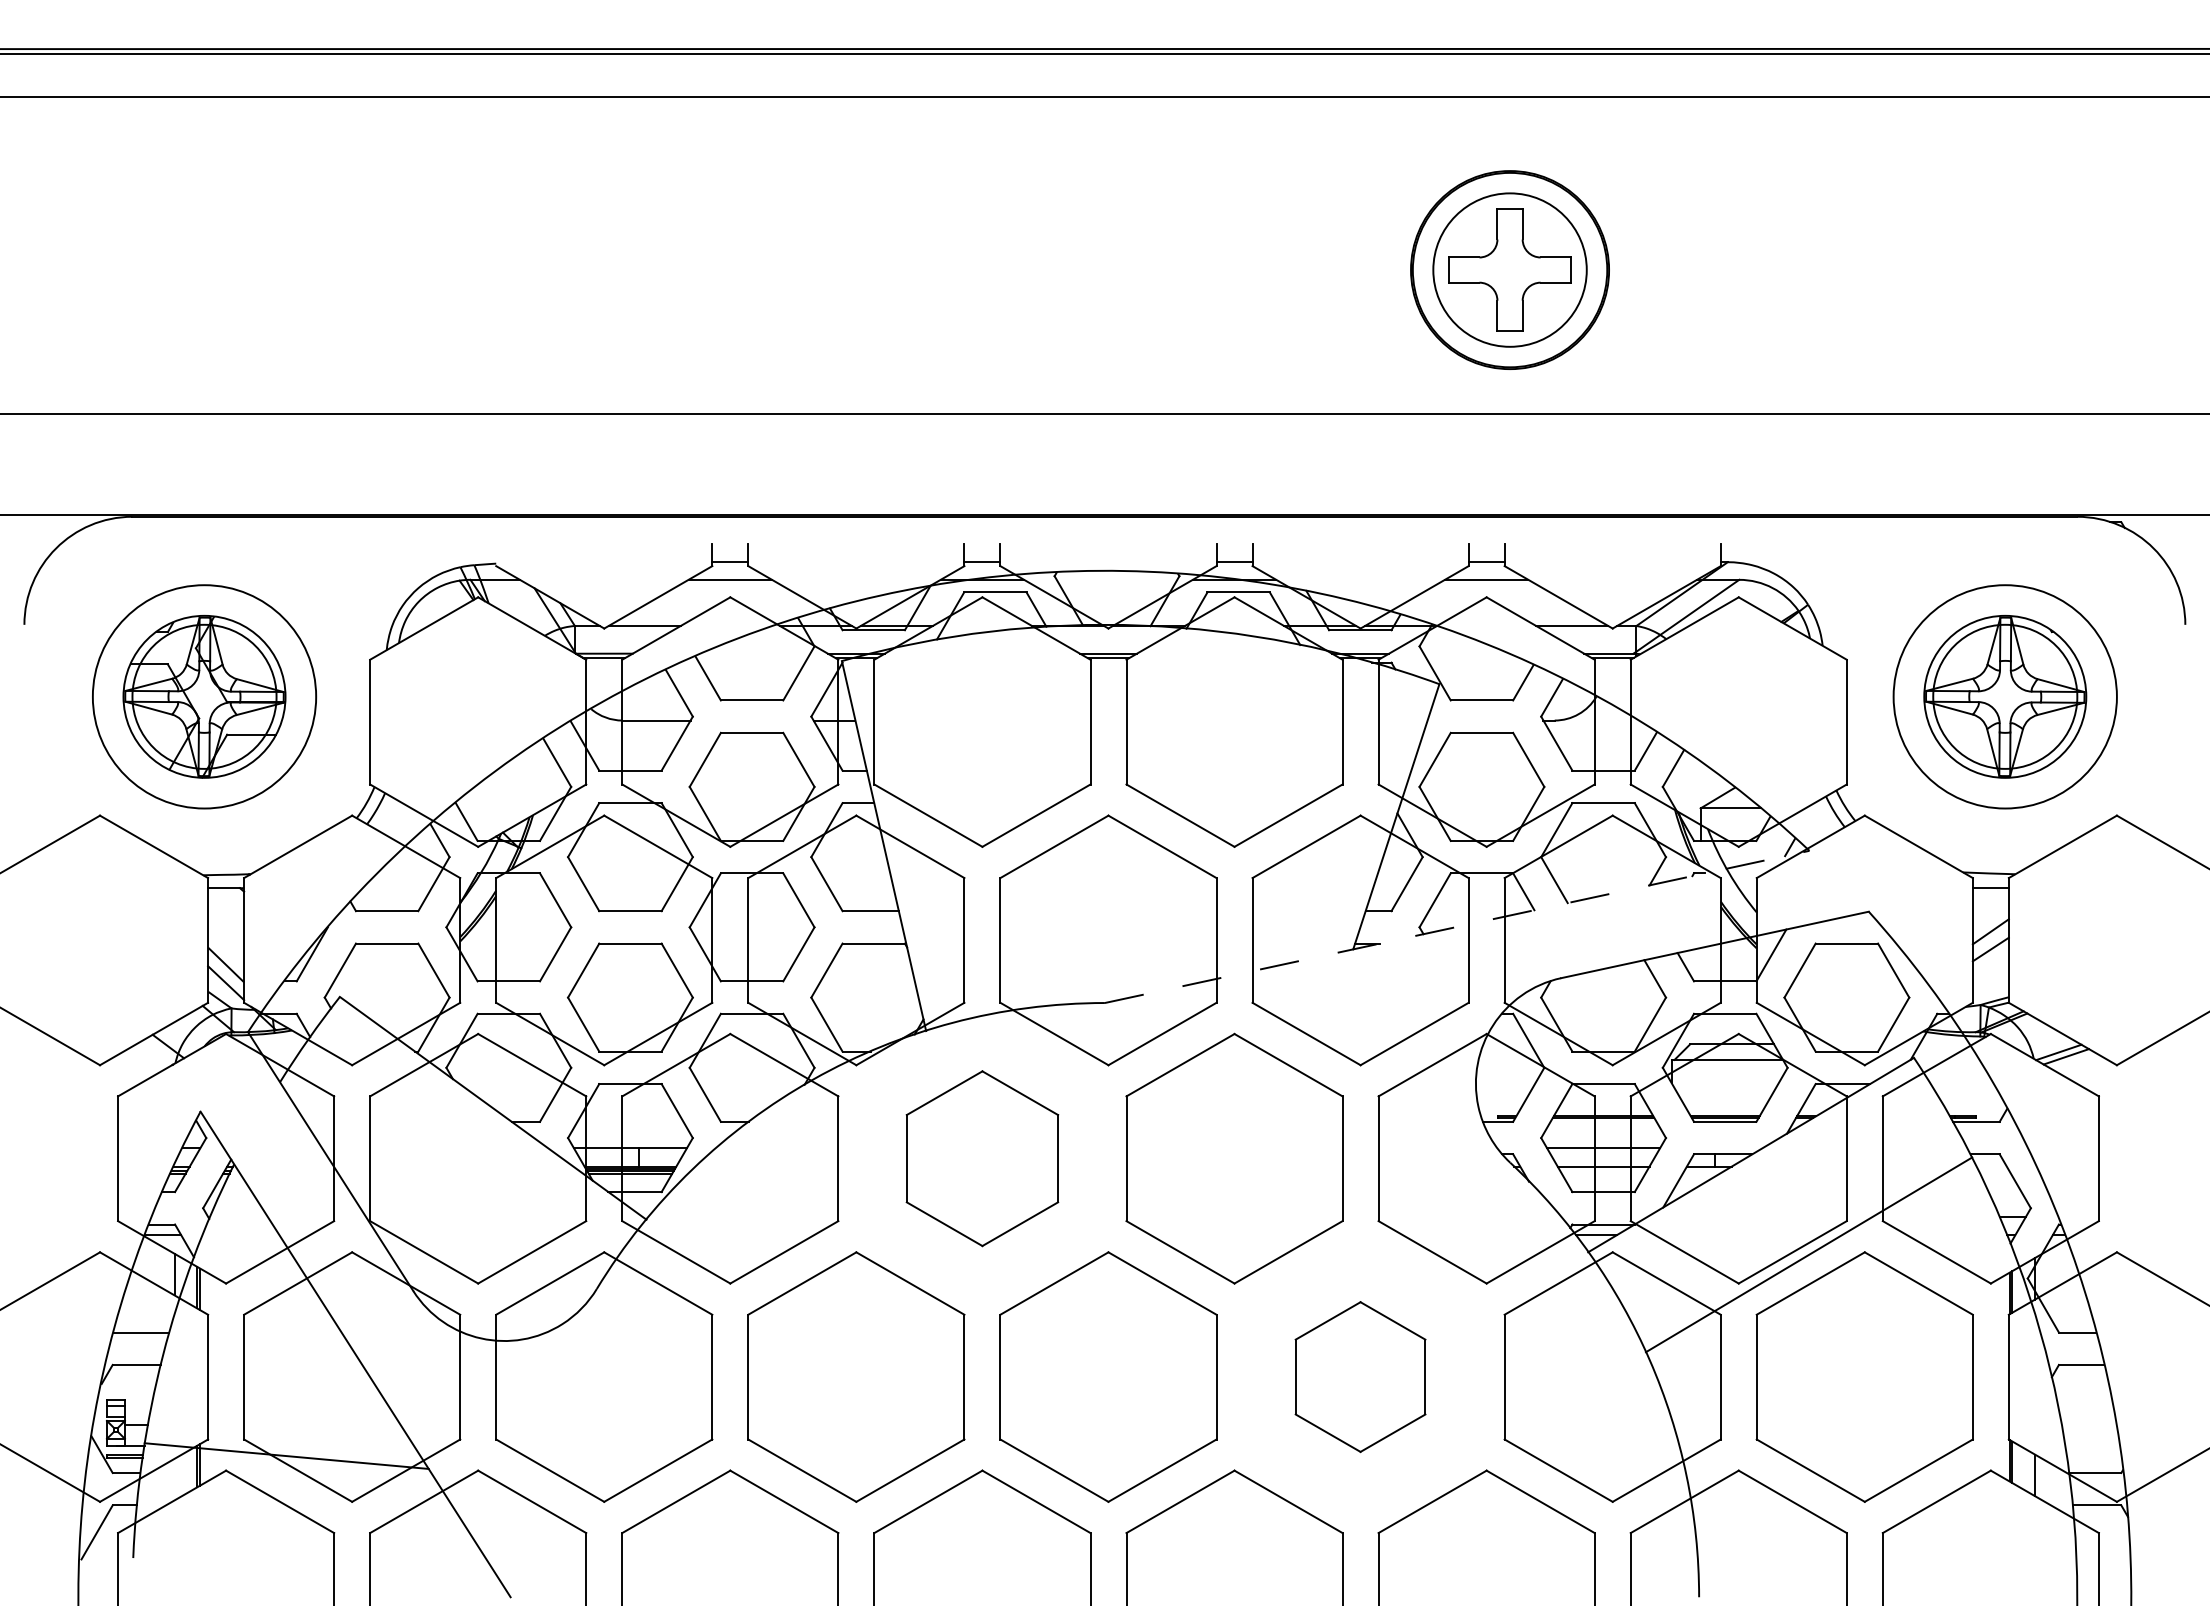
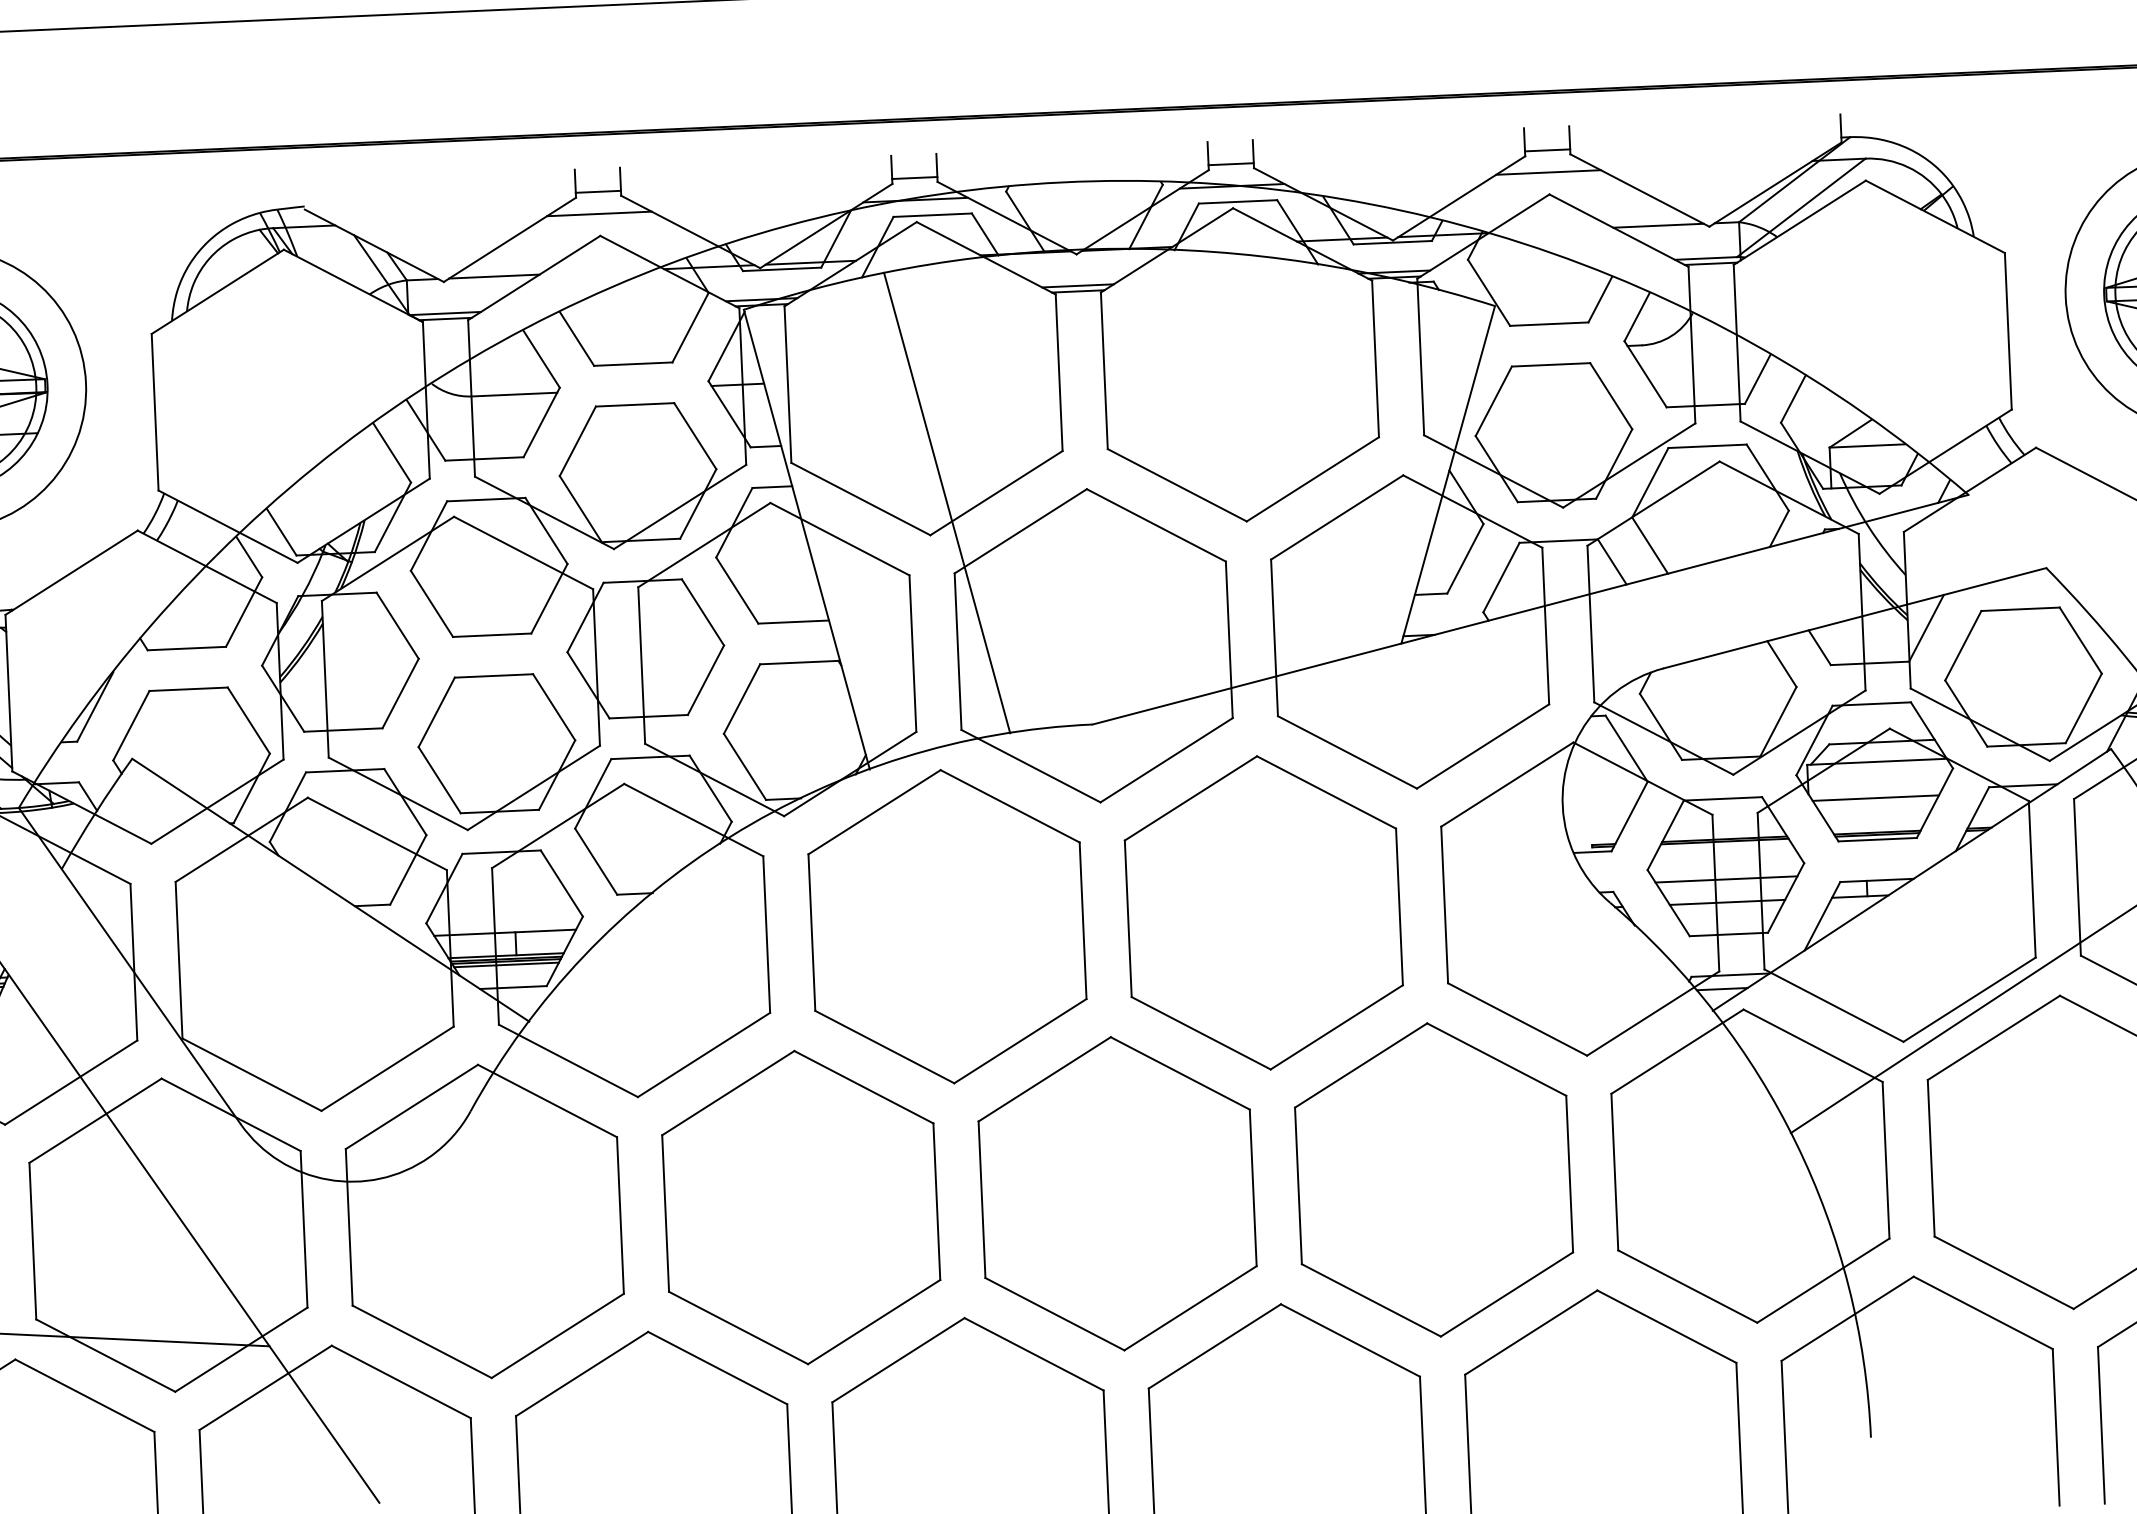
line: (996, 821) -> (946, 502), added
line: (1457, 926) -> (1530, 609), dashed -> solid
line: (1724, 1088) -> (1874, 797), added
part: (982, 1158) -> (947, 926), size x1.43
part: (1360, 1376) -> (1433, 1179), size x1.67

